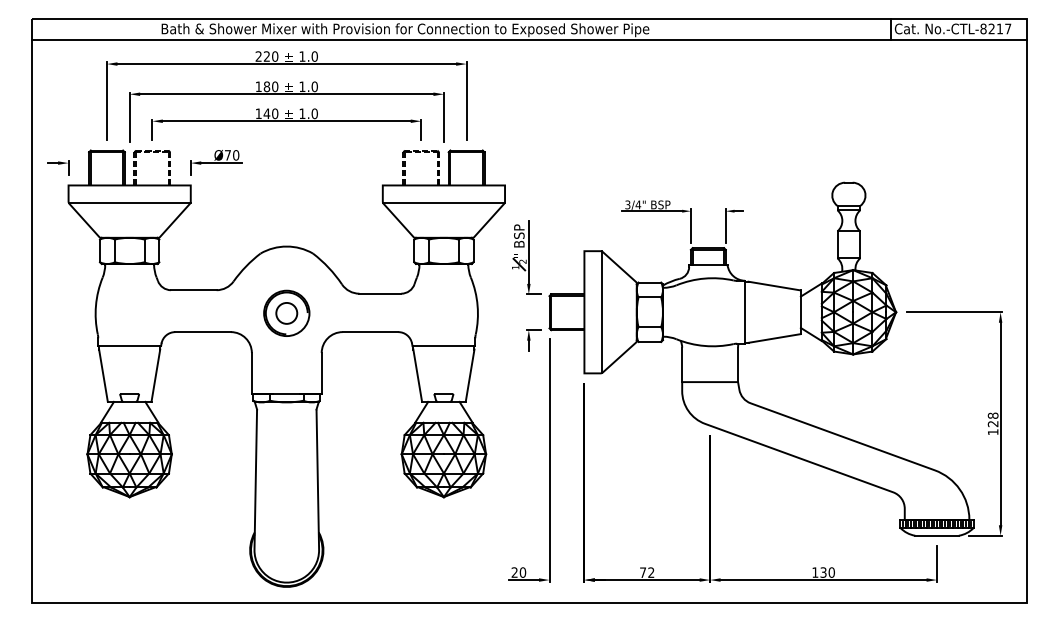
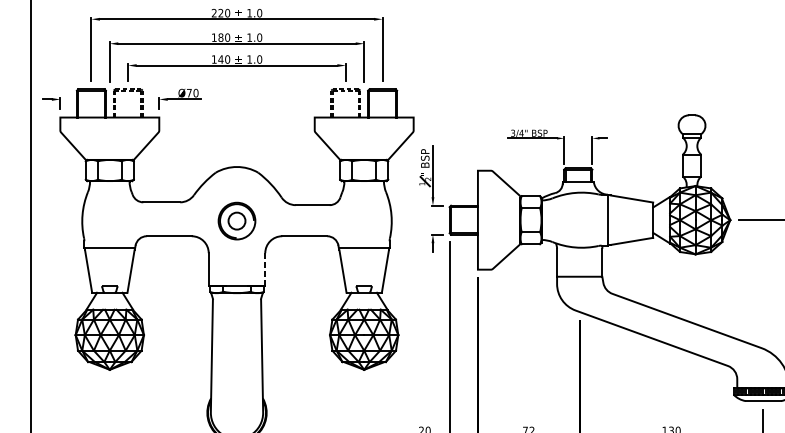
line: (129, 202) -> (109, 131), removed
line: (443, 202) -> (363, 131), removed
line: (601, 312) -> (491, 220), removed
line: (321, 373) -> (265, 269), solid -> dashed

